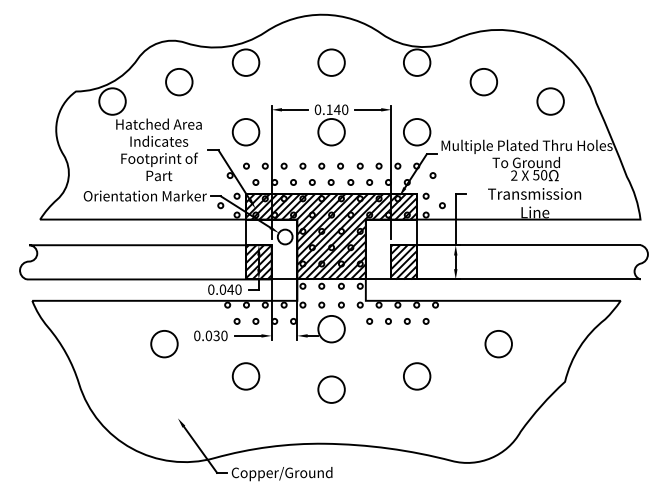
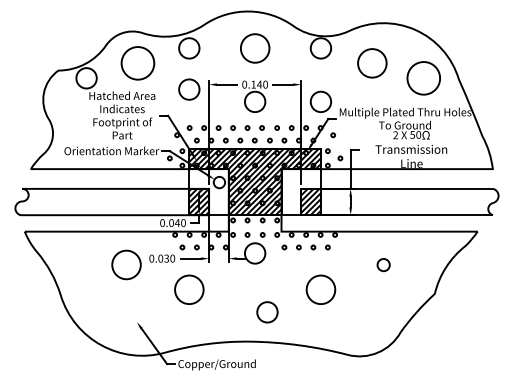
circle: (331, 62) -> (255, 48), size x1.4
circle: (179, 81) -> (138, 62), size x1.6
circle: (483, 81) -> (372, 62), size x1.4
circle: (550, 101) -> (423, 78), size x1.6
circle: (245, 132) -> (188, 89), moved
circle: (164, 343) -> (126, 264), size x1.4
circle: (498, 344) -> (383, 265), size x0.6
circle: (245, 376) -> (188, 289), size x1.4
circle: (416, 376) -> (320, 289), size x1.4
circle: (331, 389) -> (267, 312), moved

